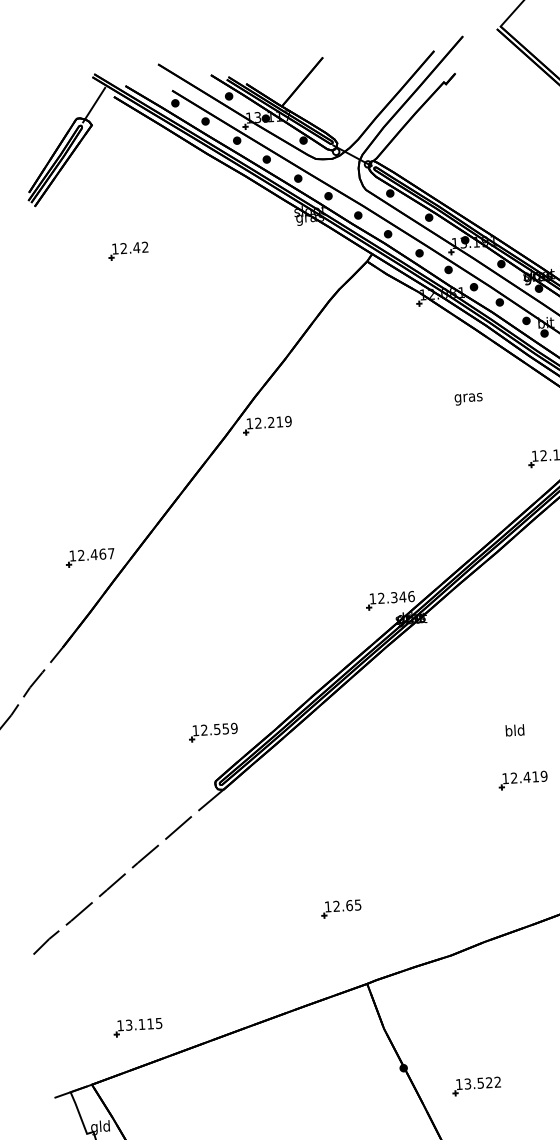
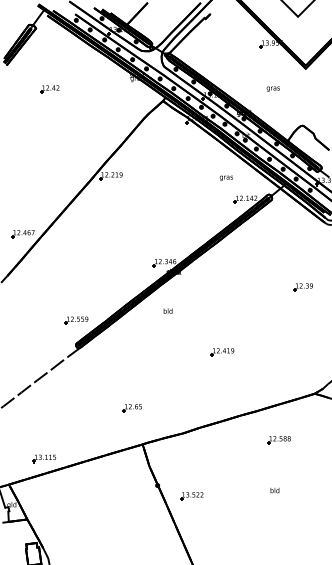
text: (466, 397) -> (225, 177), moved
text: (513, 729) -> (167, 310), moved
part: (135, 1027) -> (43, 458), moved

